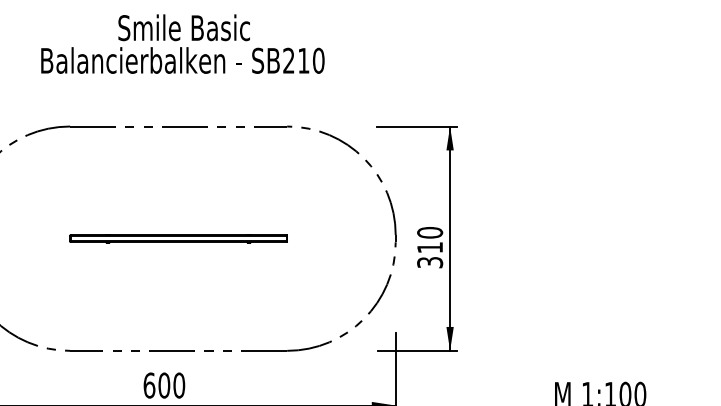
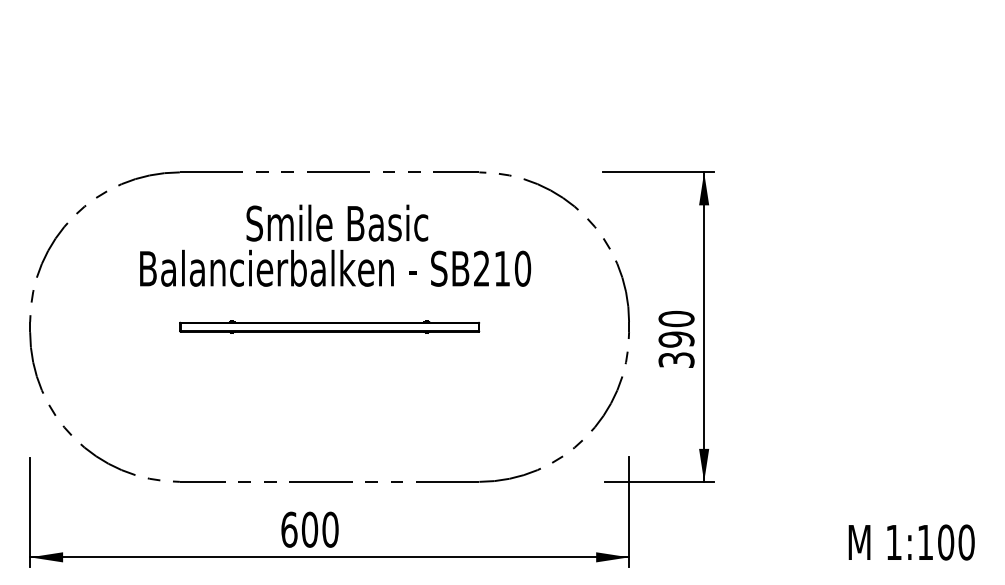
text: (182, 43) -> (335, 245), moved
text: (430, 247) -> (676, 339), 310 -> 390

